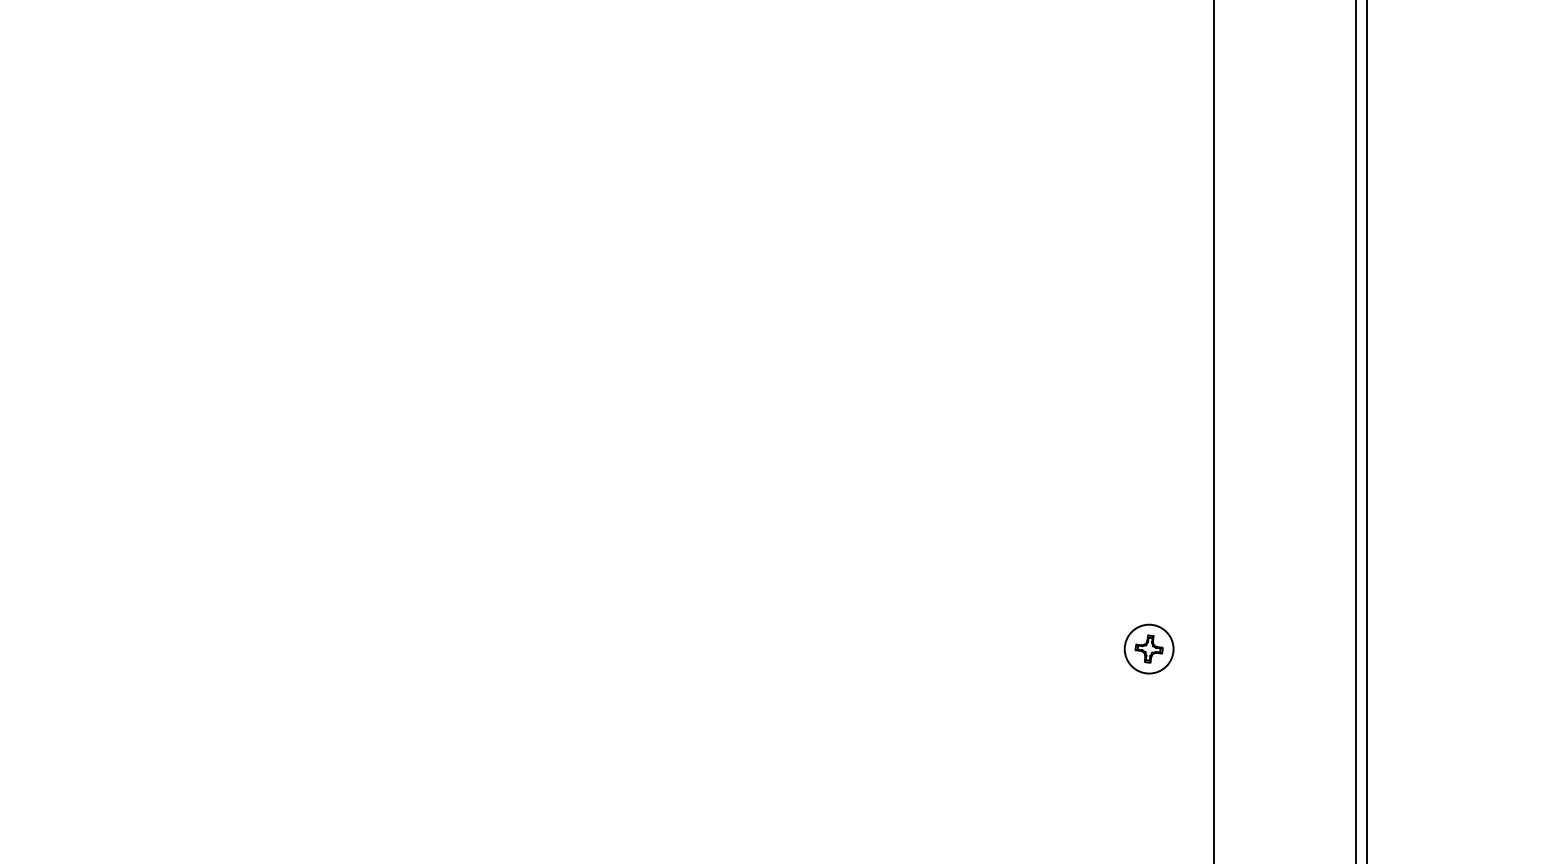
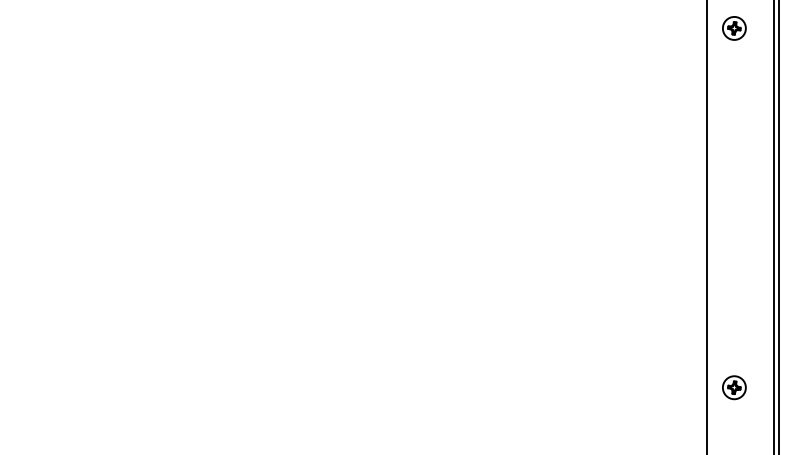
part: (1149, 648) -> (734, 387), moved

